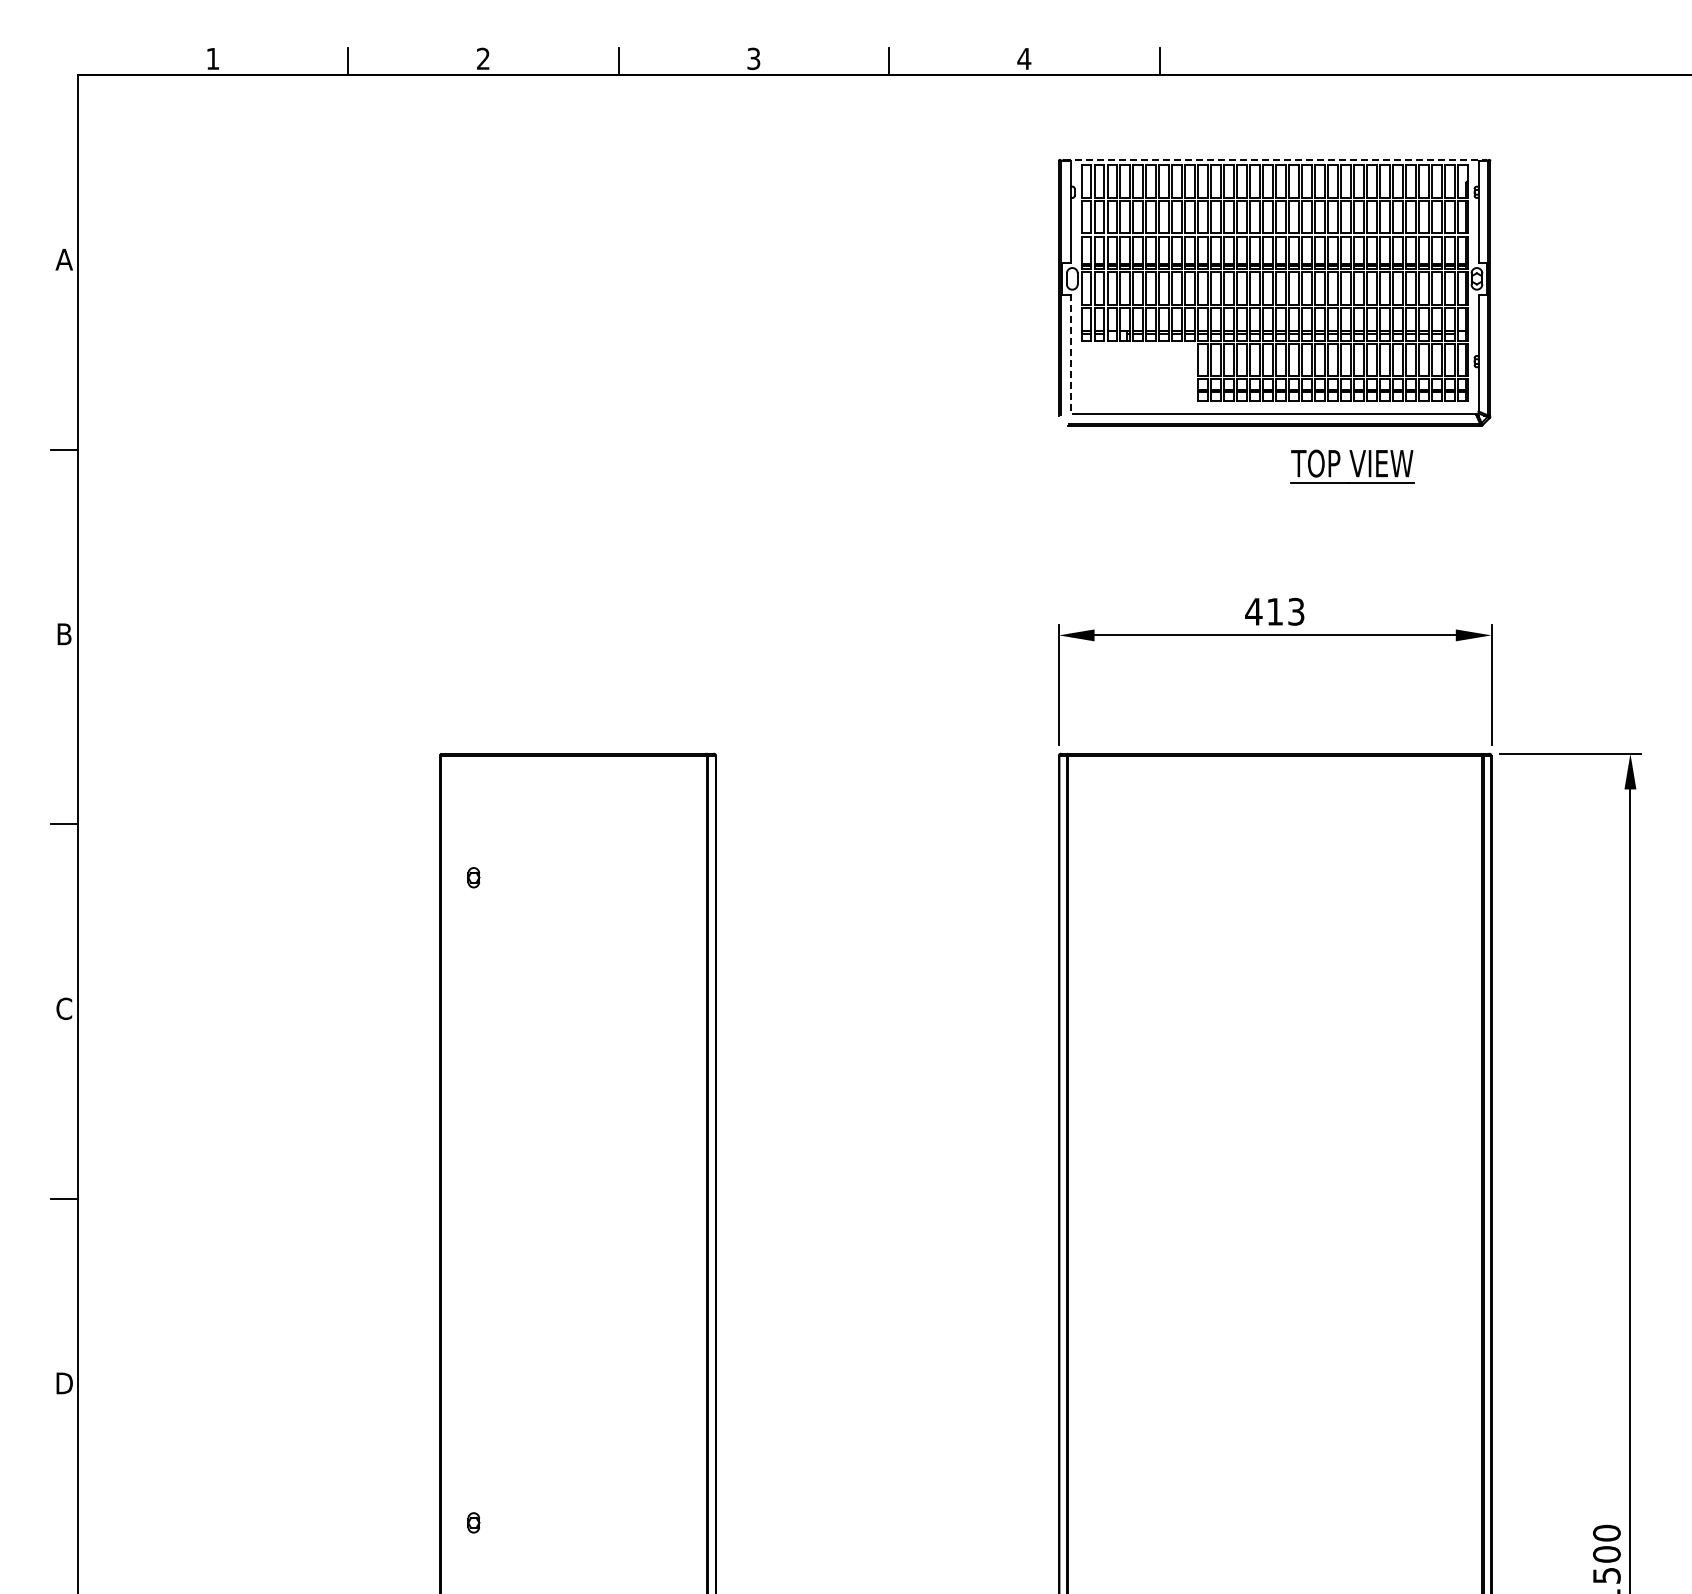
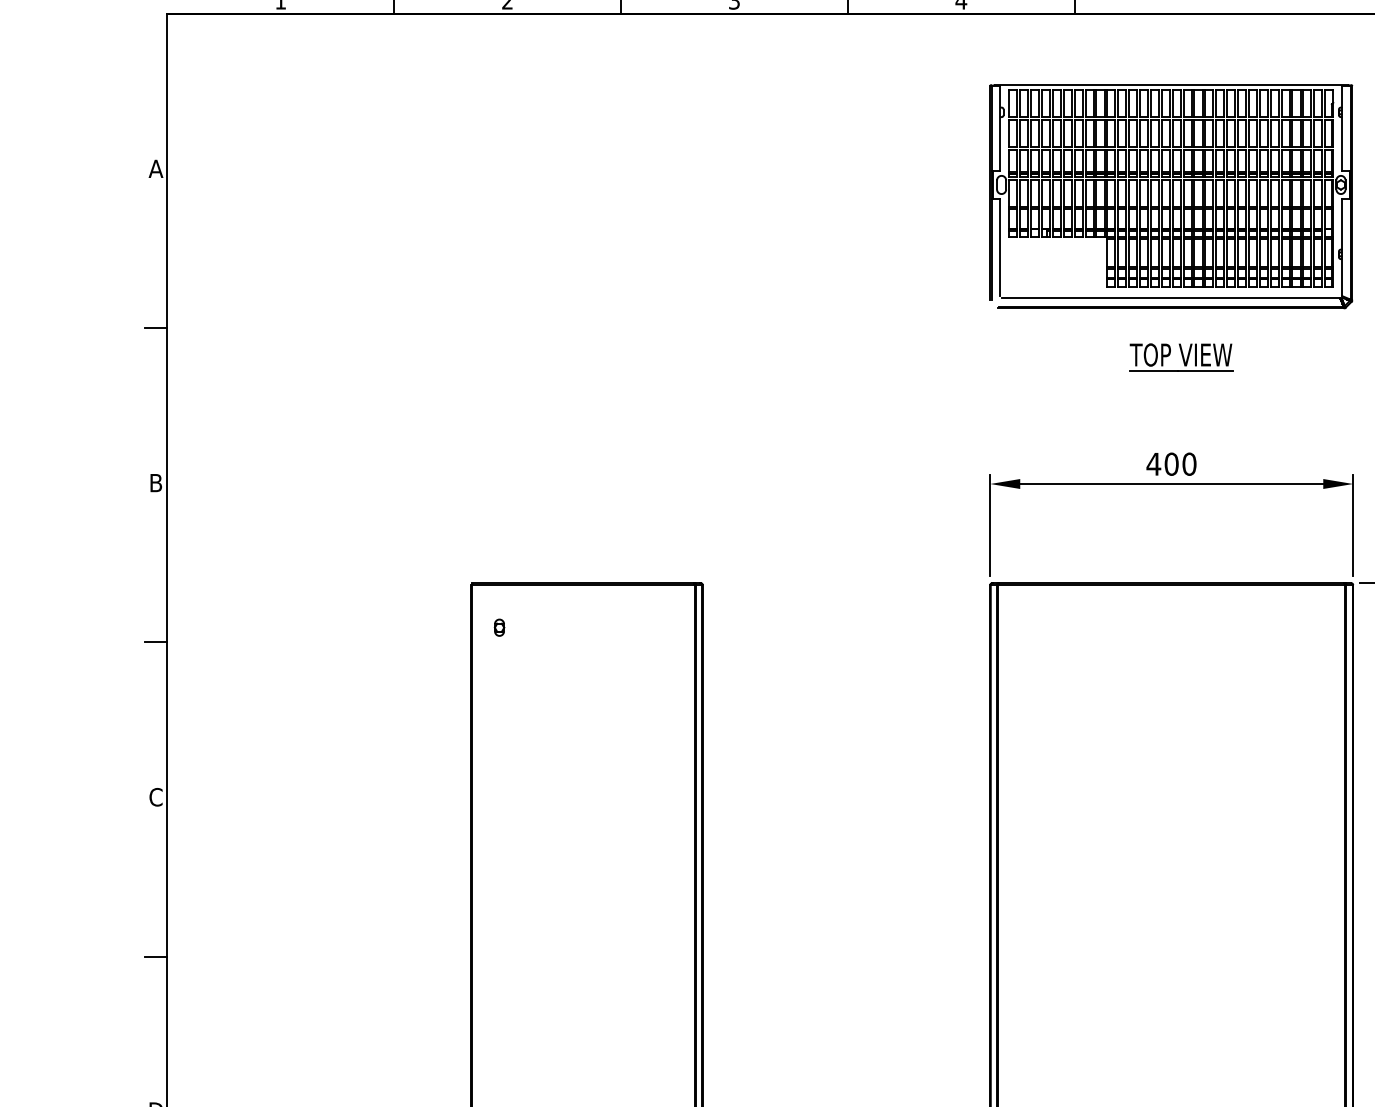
line: (1275, 159) -> (1172, 84), dashed -> solid
line: (1070, 352) -> (1000, 246), dashed -> solid
part: (1352, 466) -> (1181, 357), moved
text: (1285, 611) -> (1180, 463), 413 -> 400
part: (473, 877) -> (499, 627), moved

